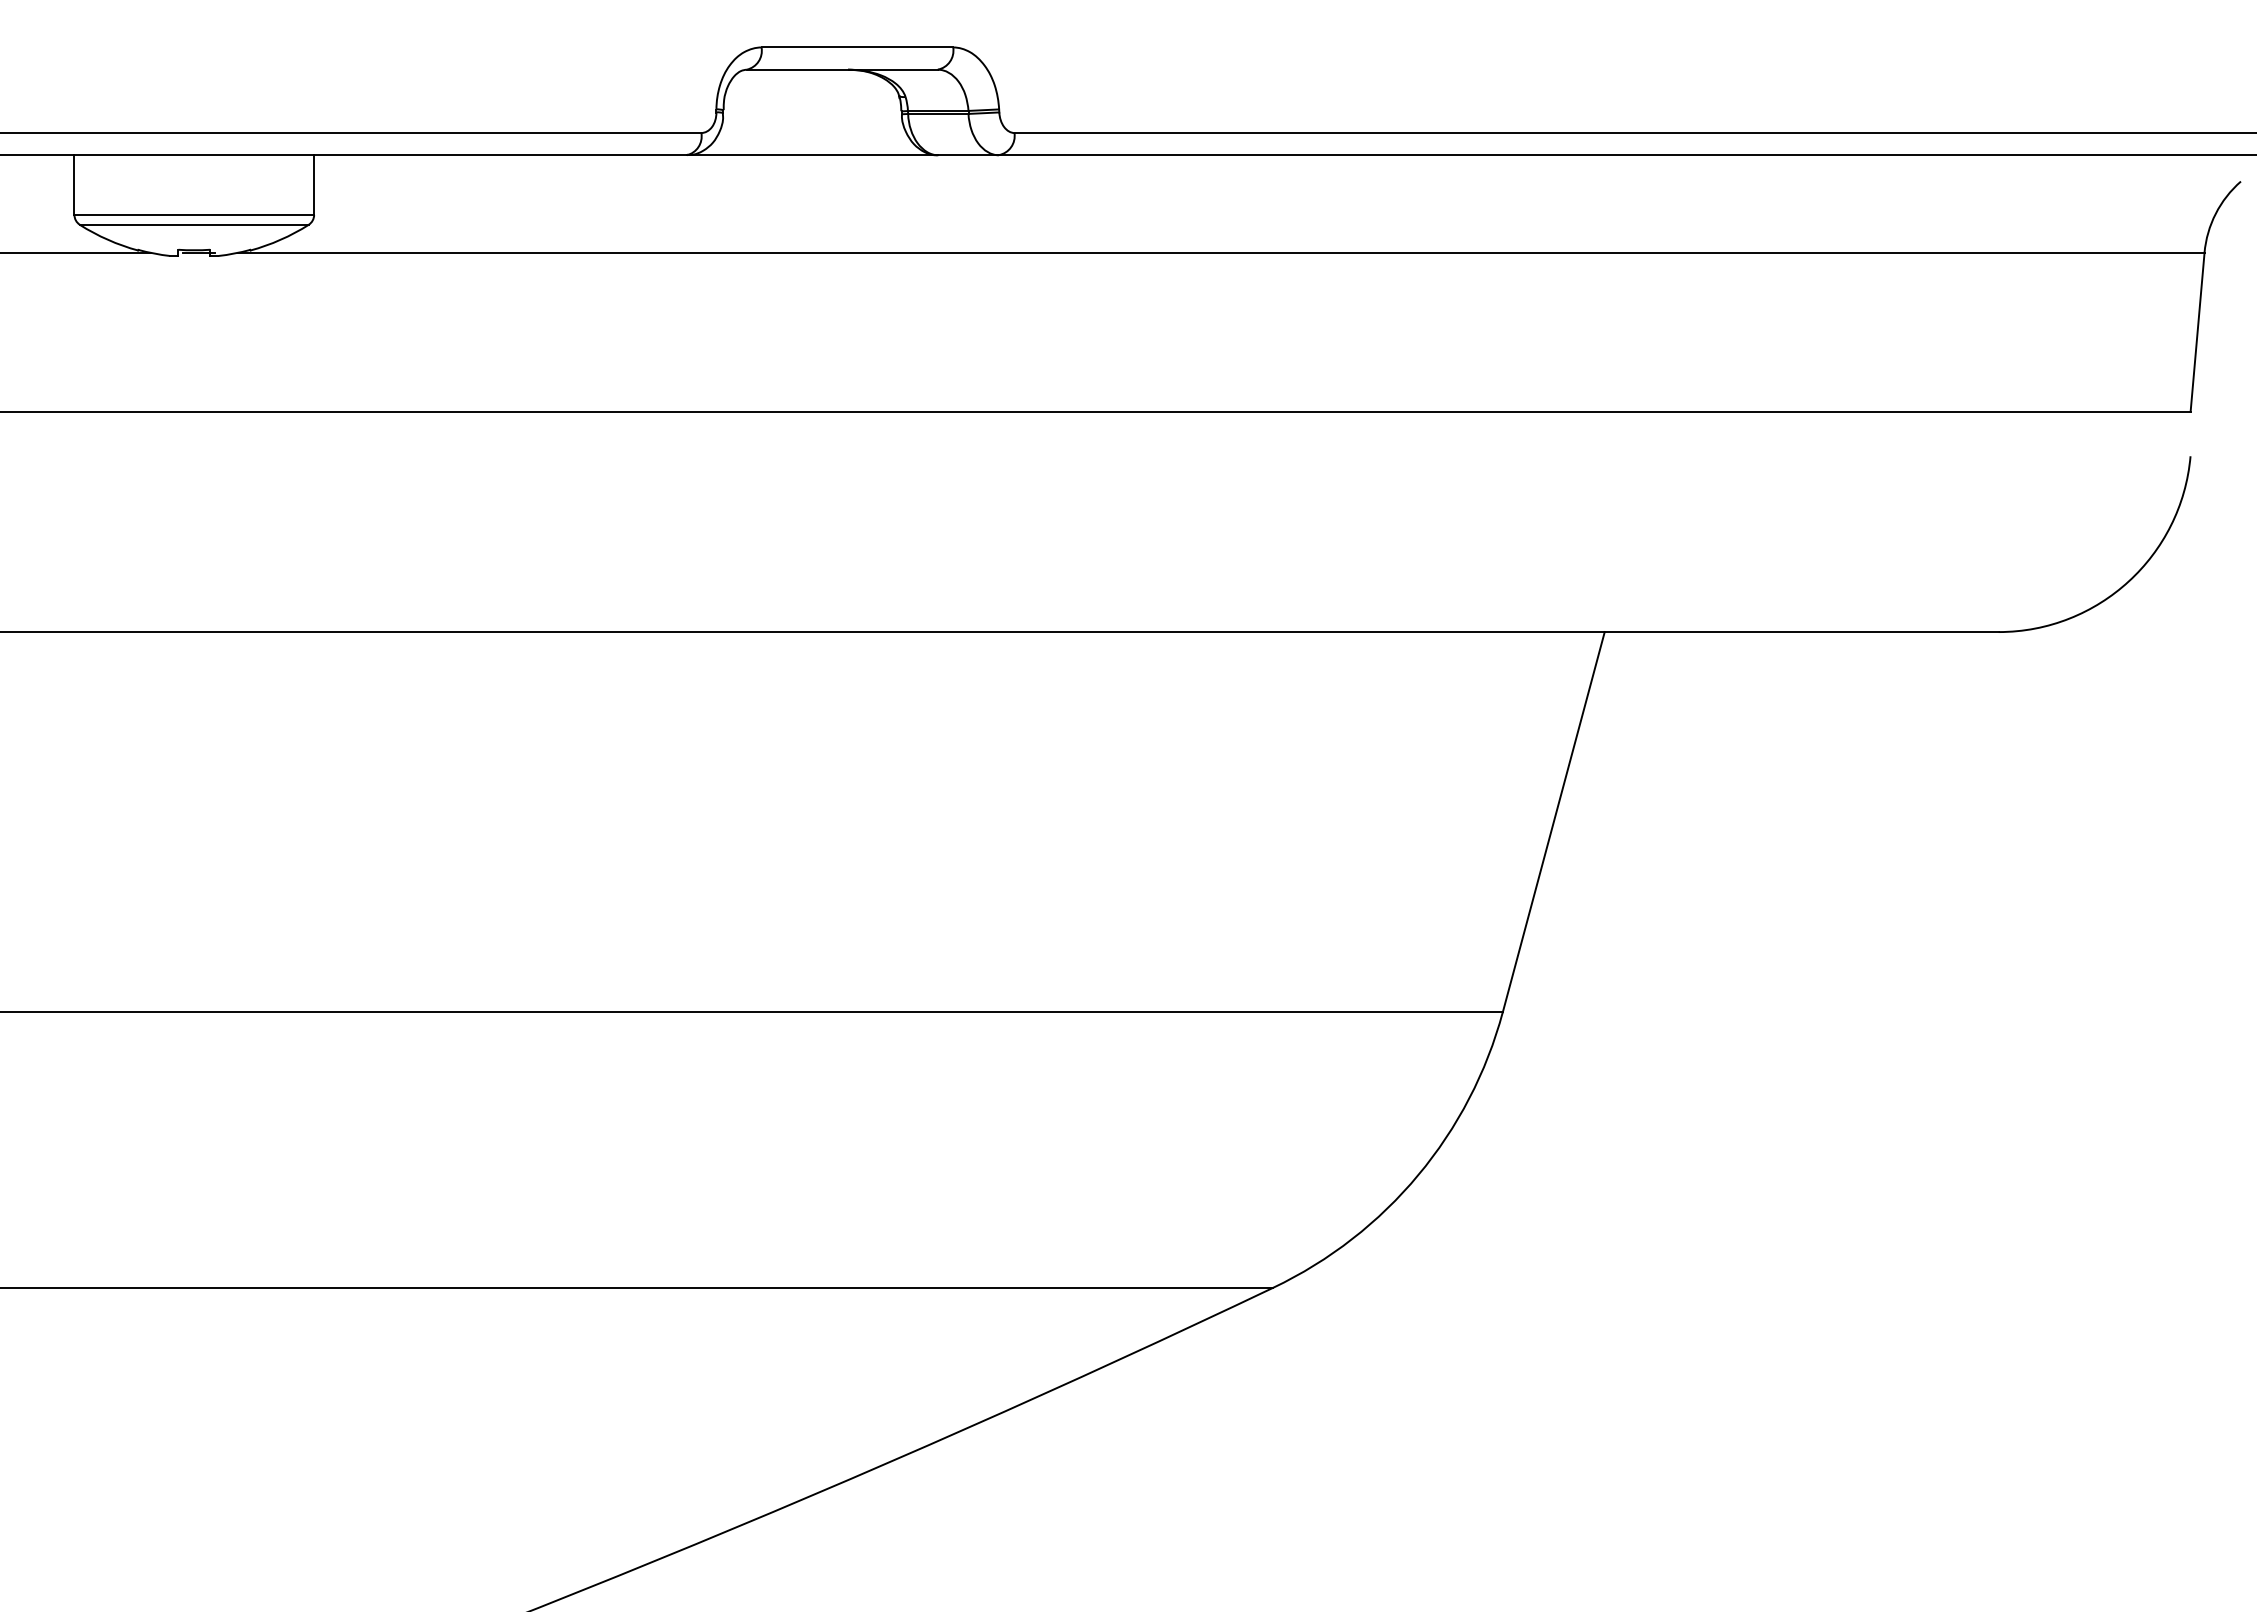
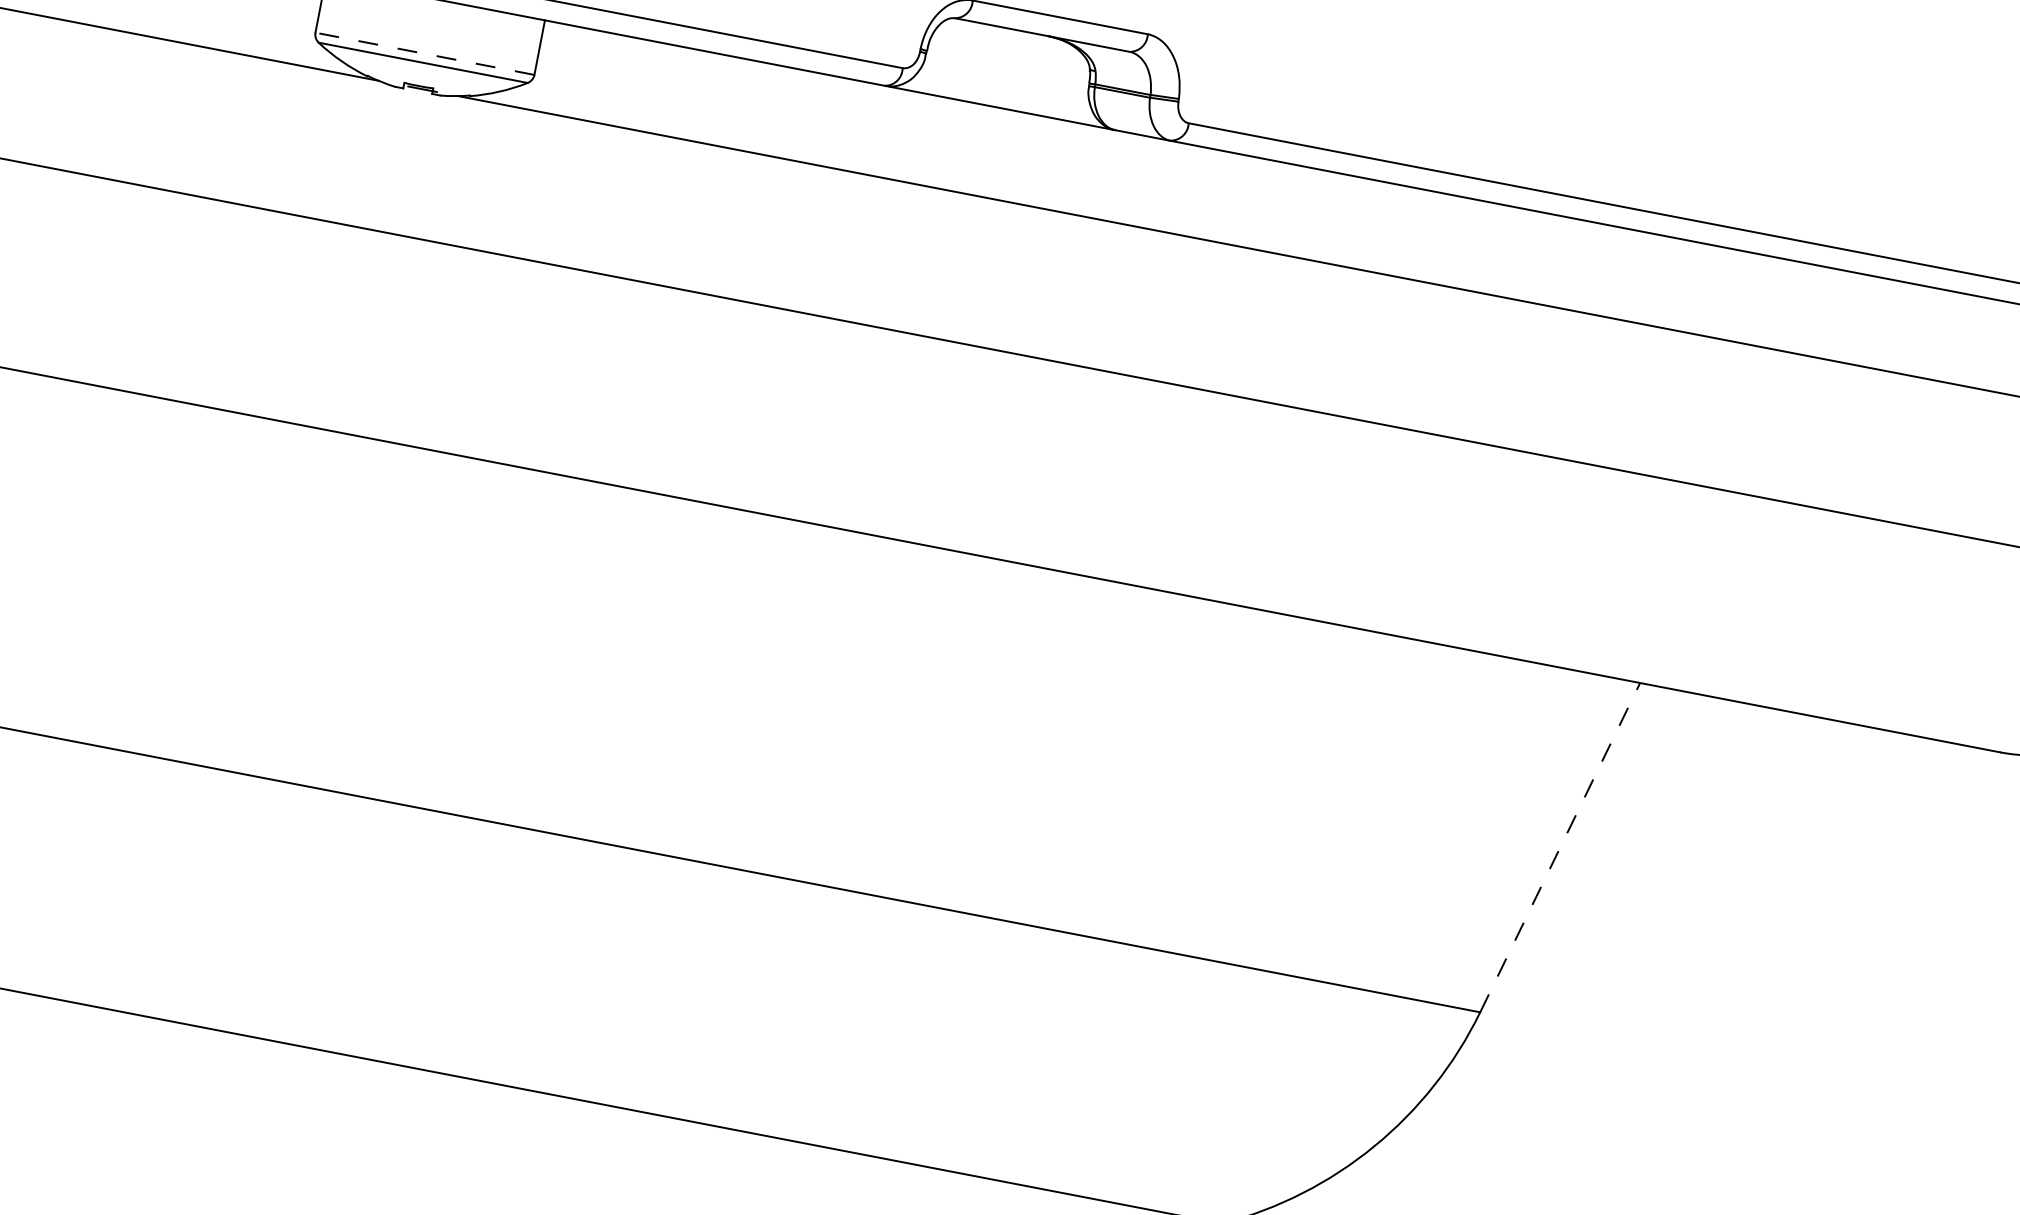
line: (194, 215) -> (425, 54), solid -> dashed
line: (1553, 822) -> (1559, 847), solid -> dashed

